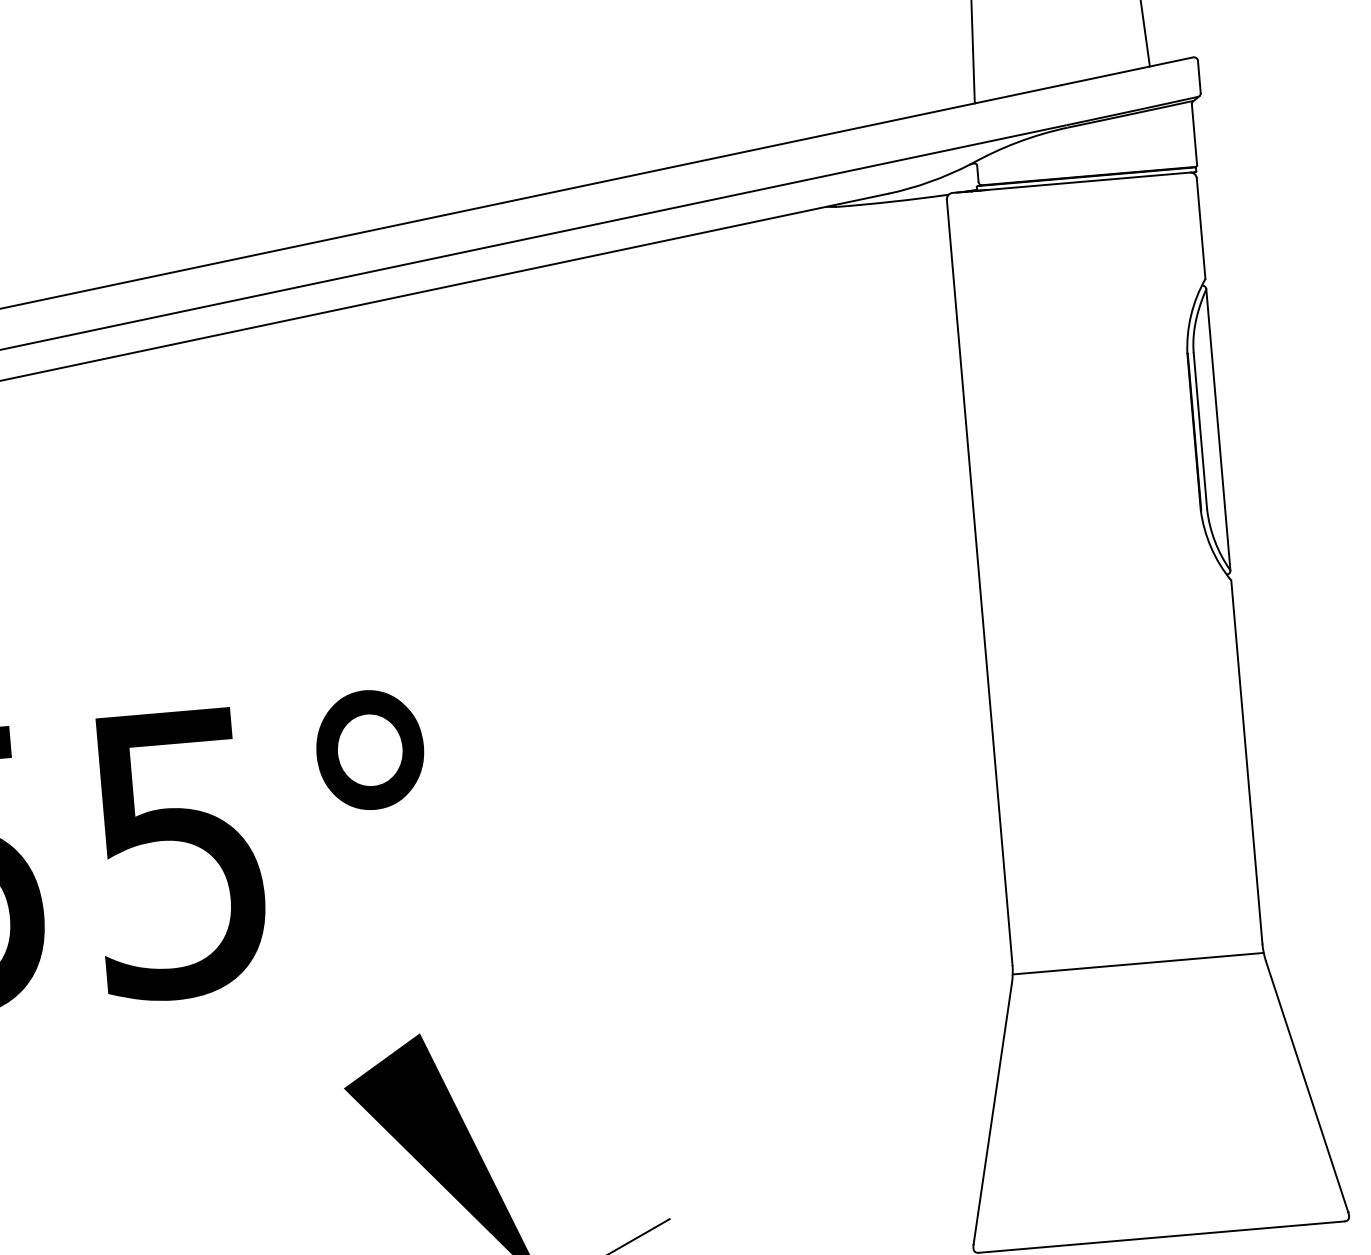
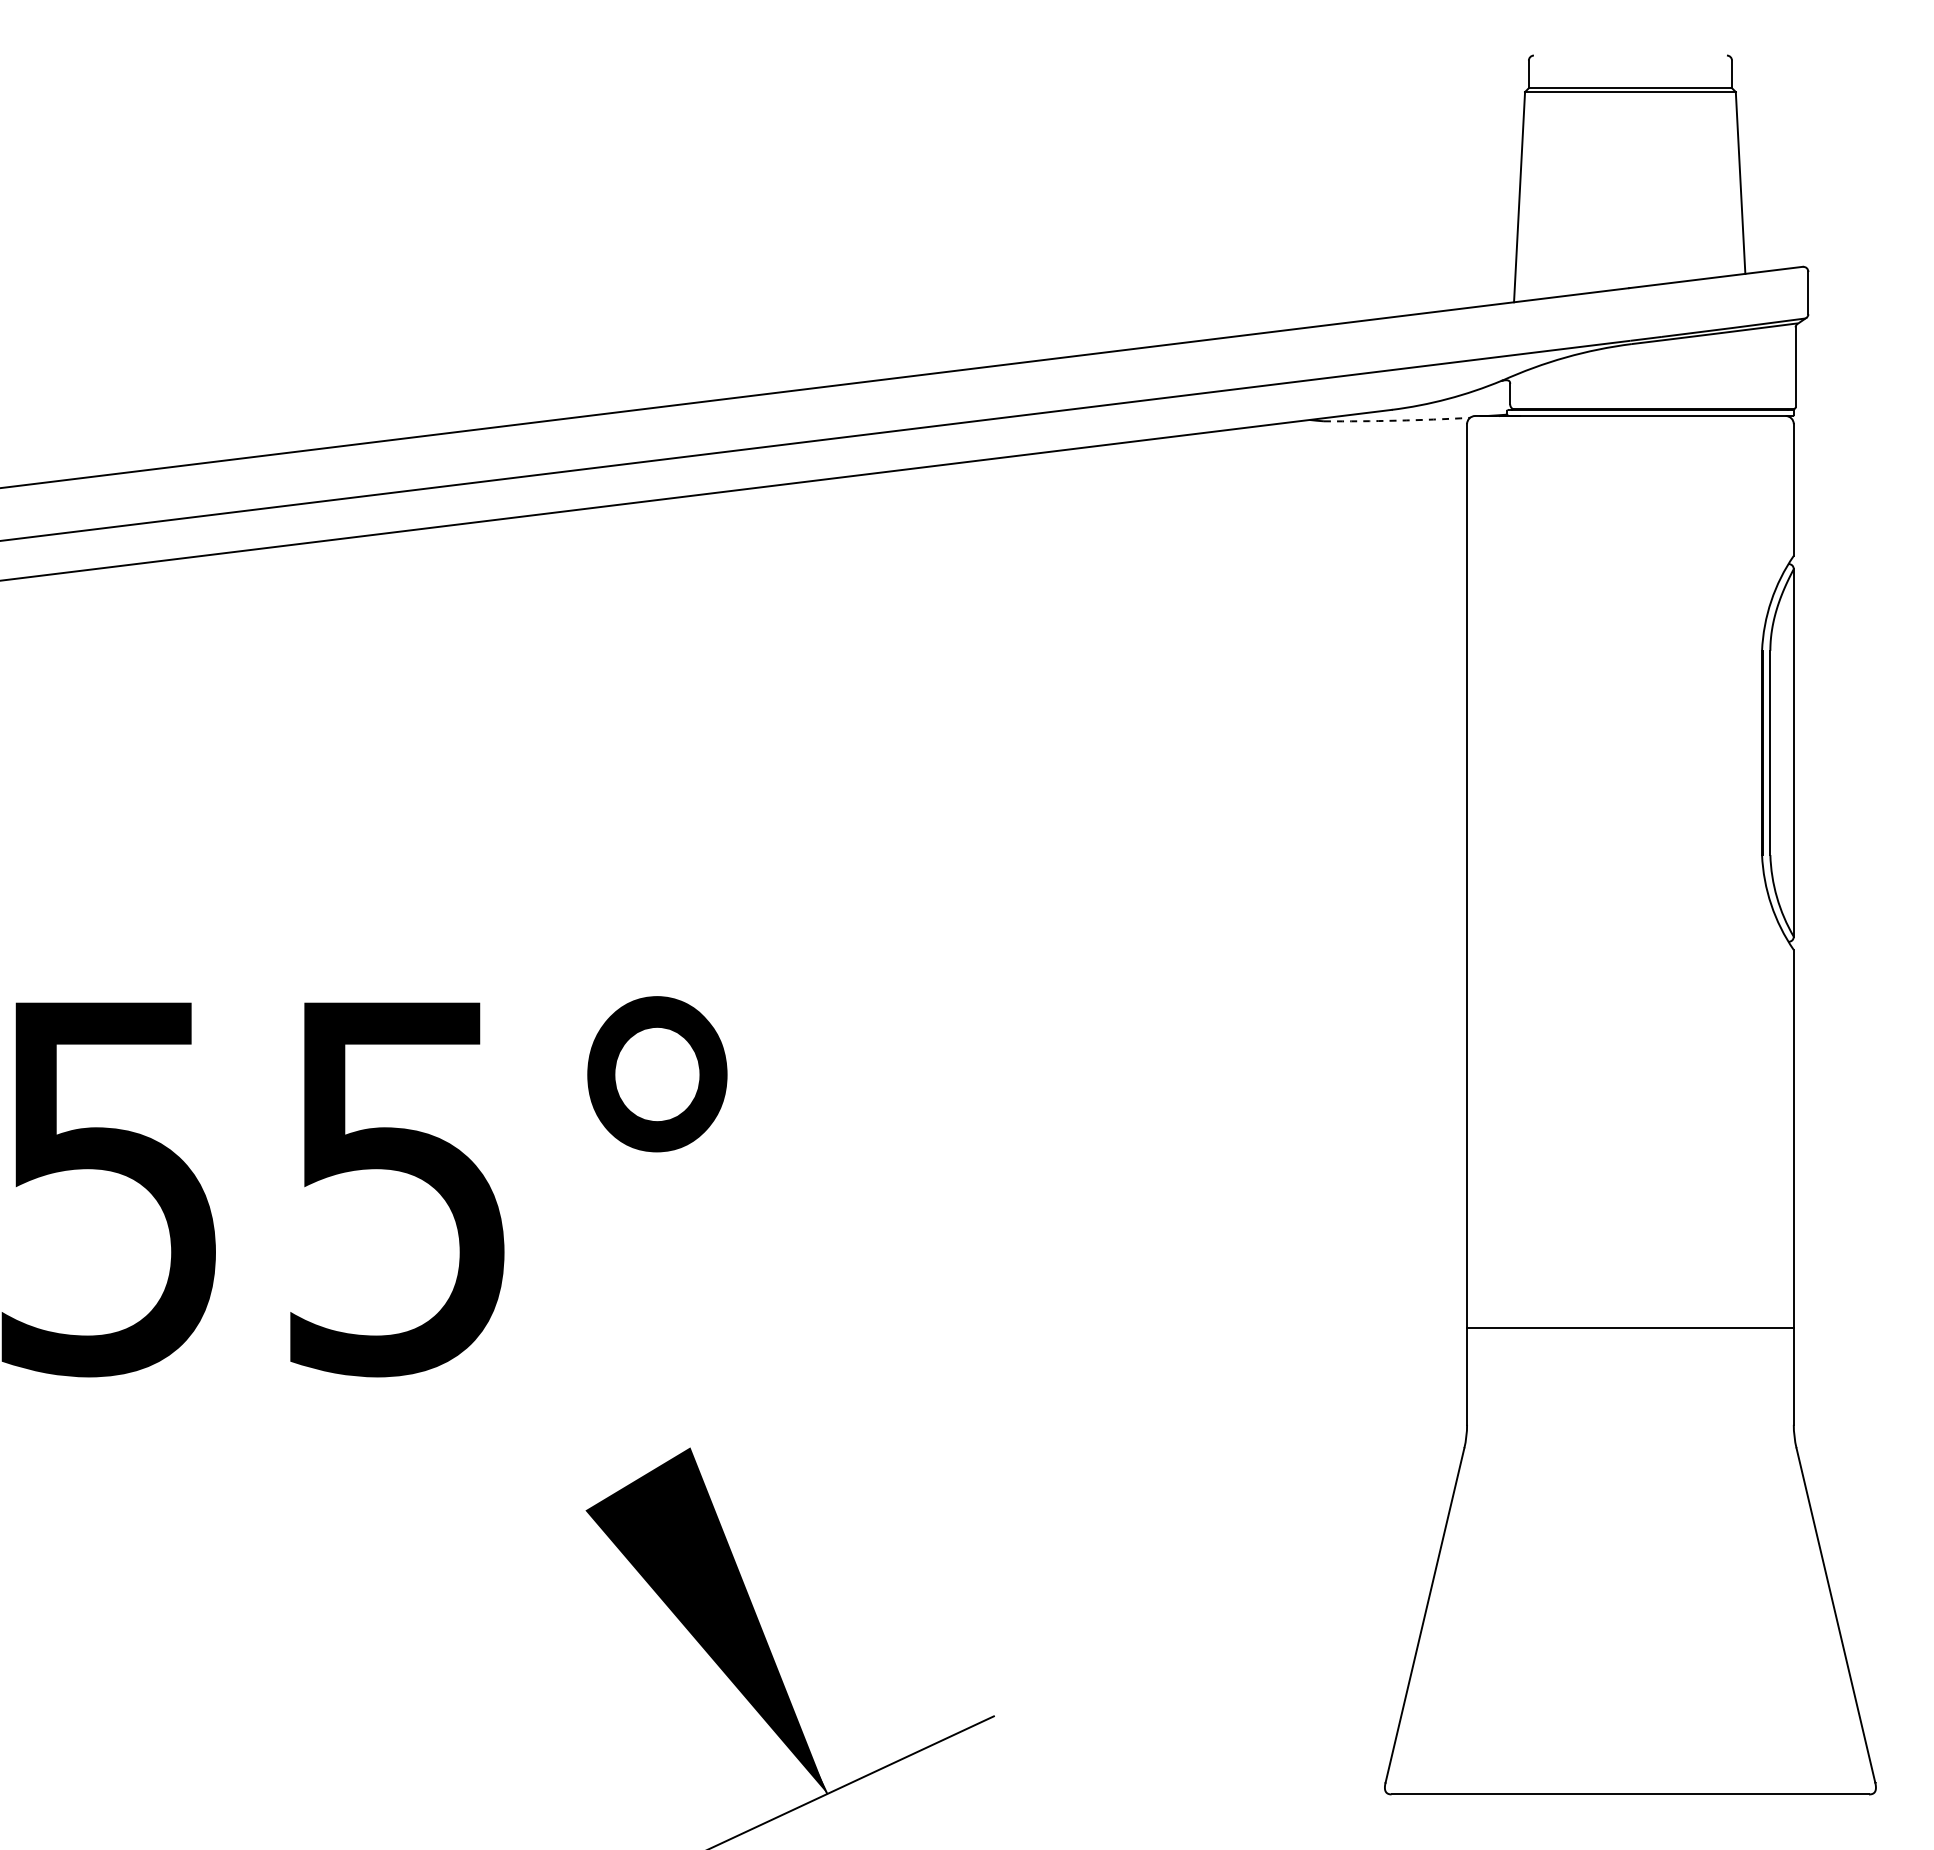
arc: (893, 201) -> (1397, 420), solid -> dashed
line: (1138, 963) -> (1630, 1327), moved

